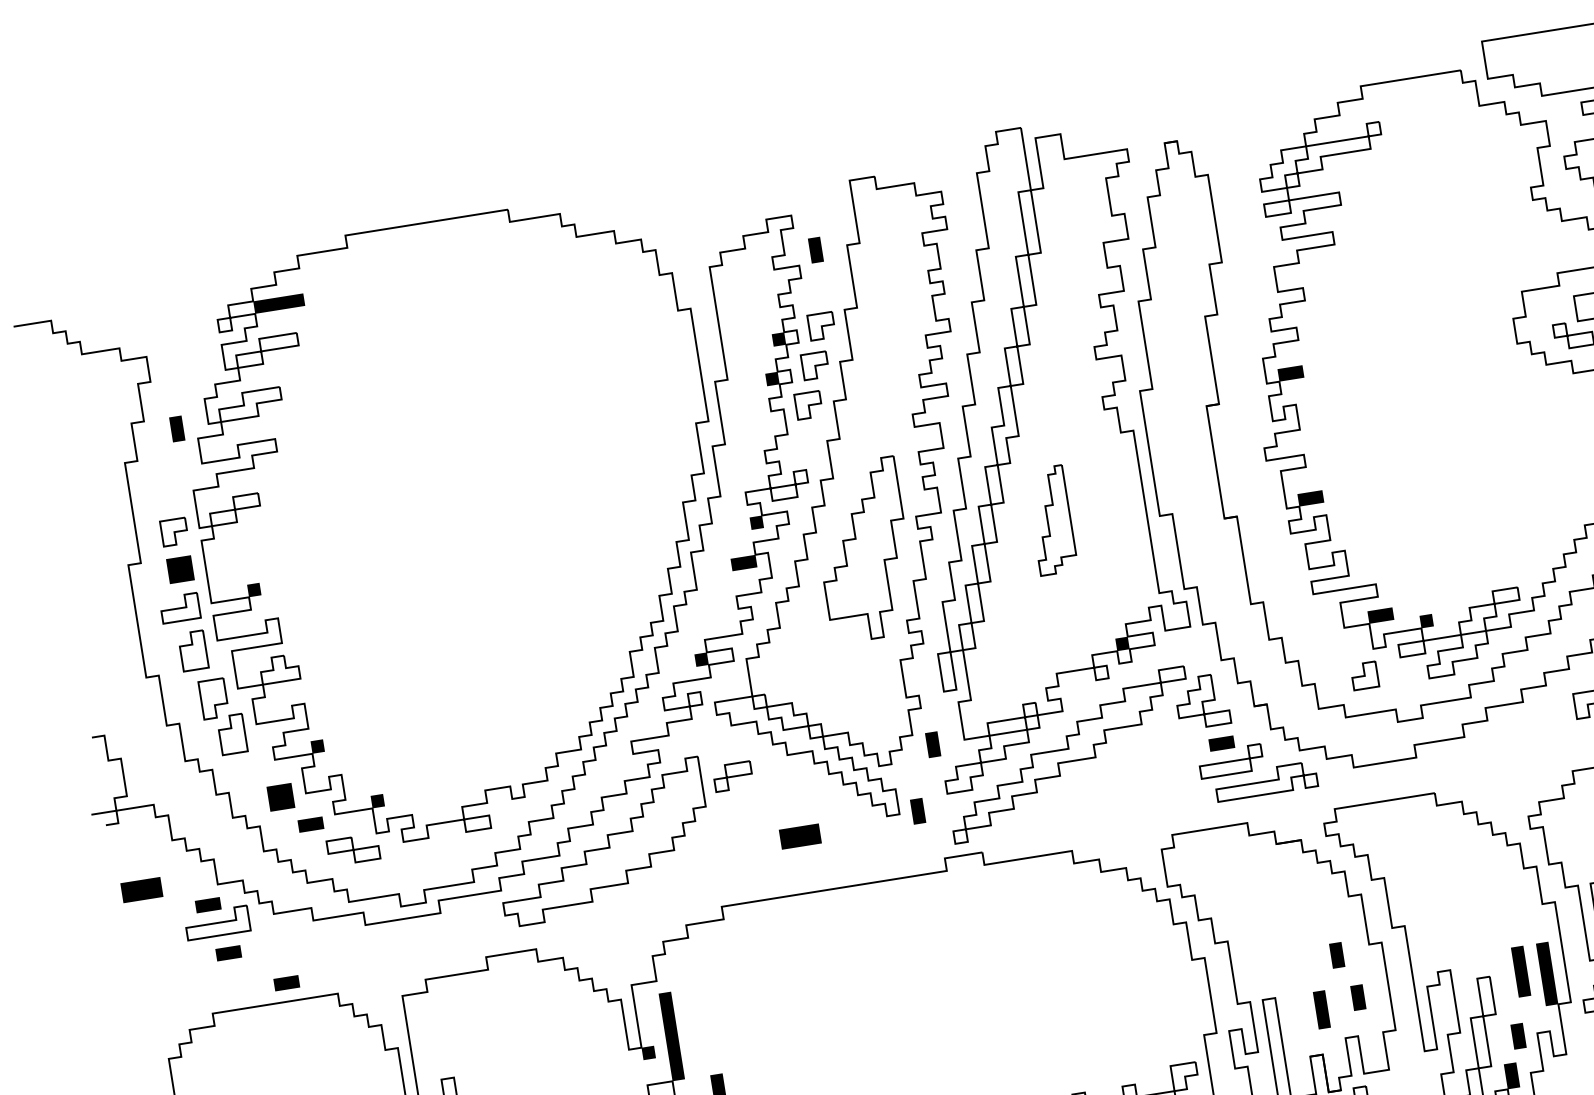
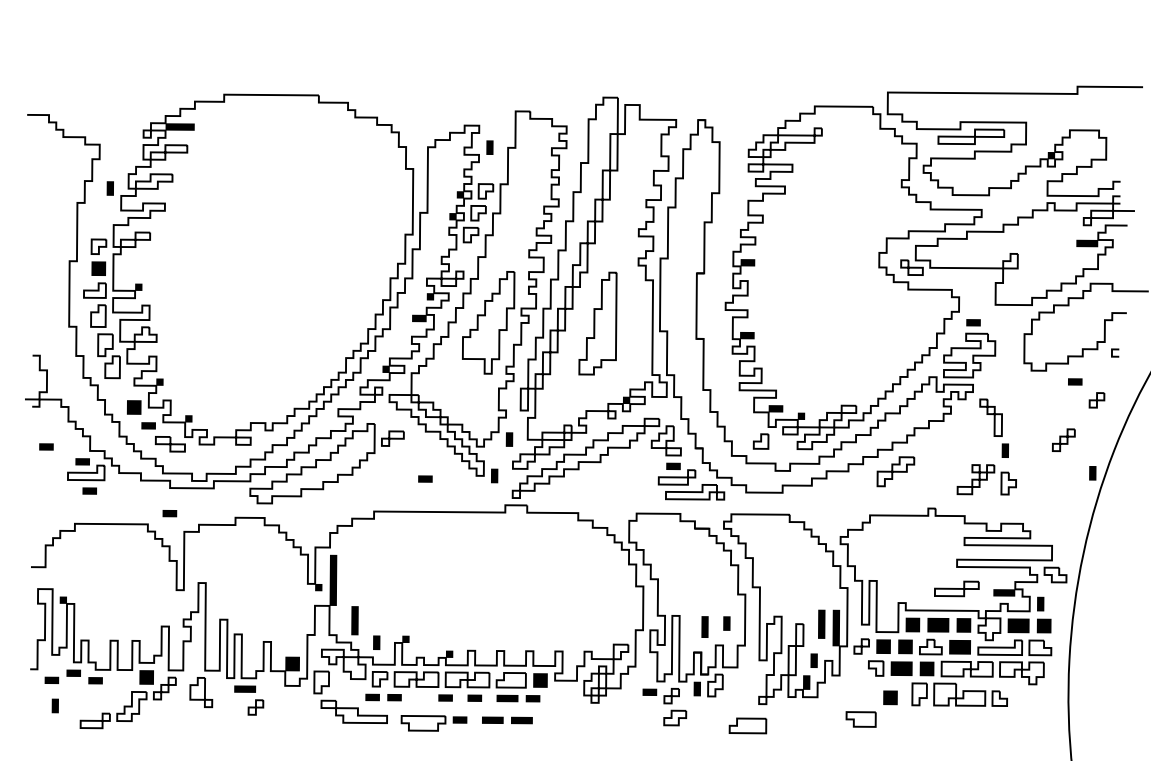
part: (1050, 520) -> (597, 323), size x1.67
part: (800, 835) -> (425, 478), size x0.62
part: (141, 889) -> (46, 446), size x0.62
part: (1336, 955) -> (718, 597), removed
part: (286, 983) -> (169, 513), moved

